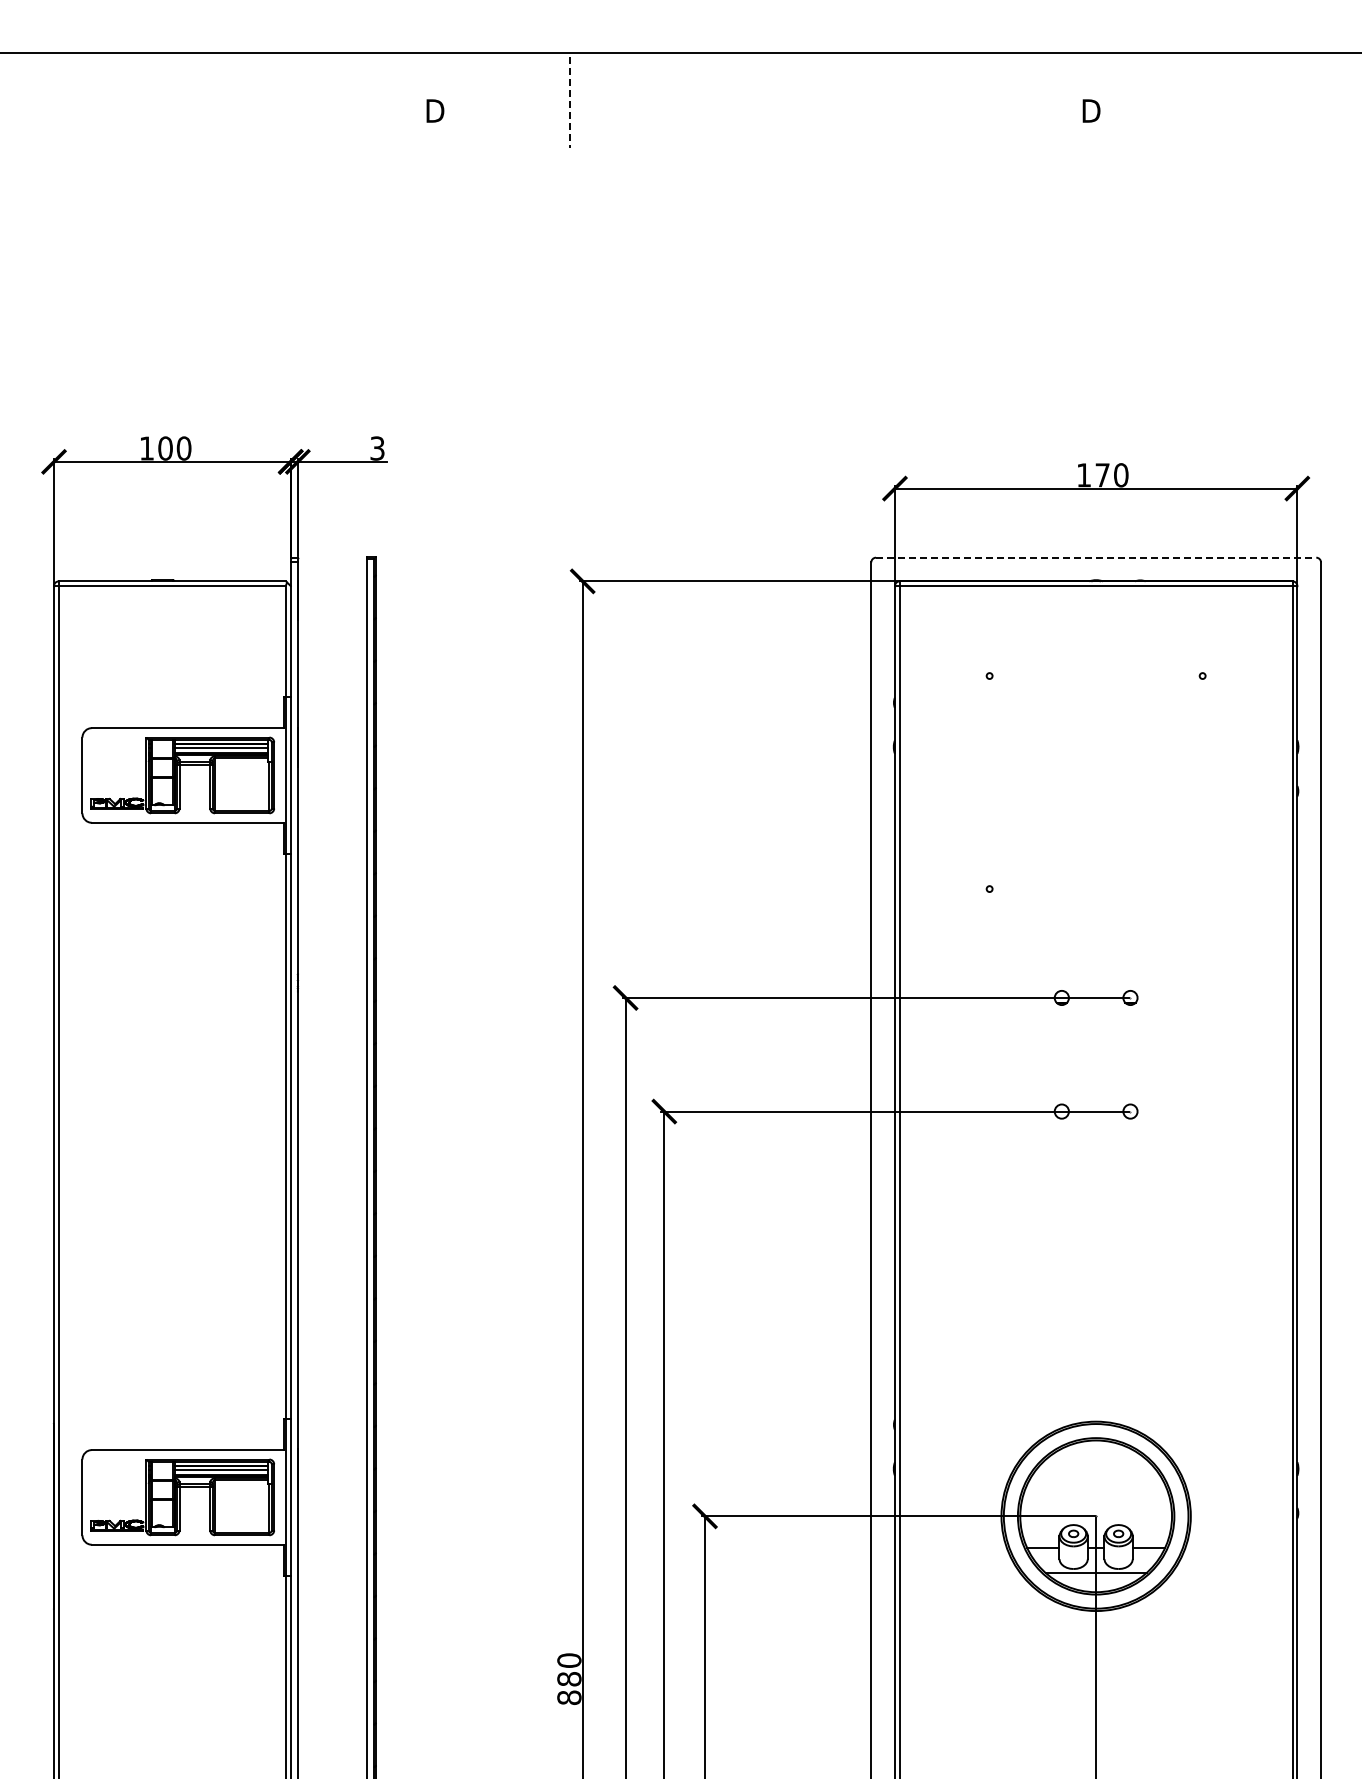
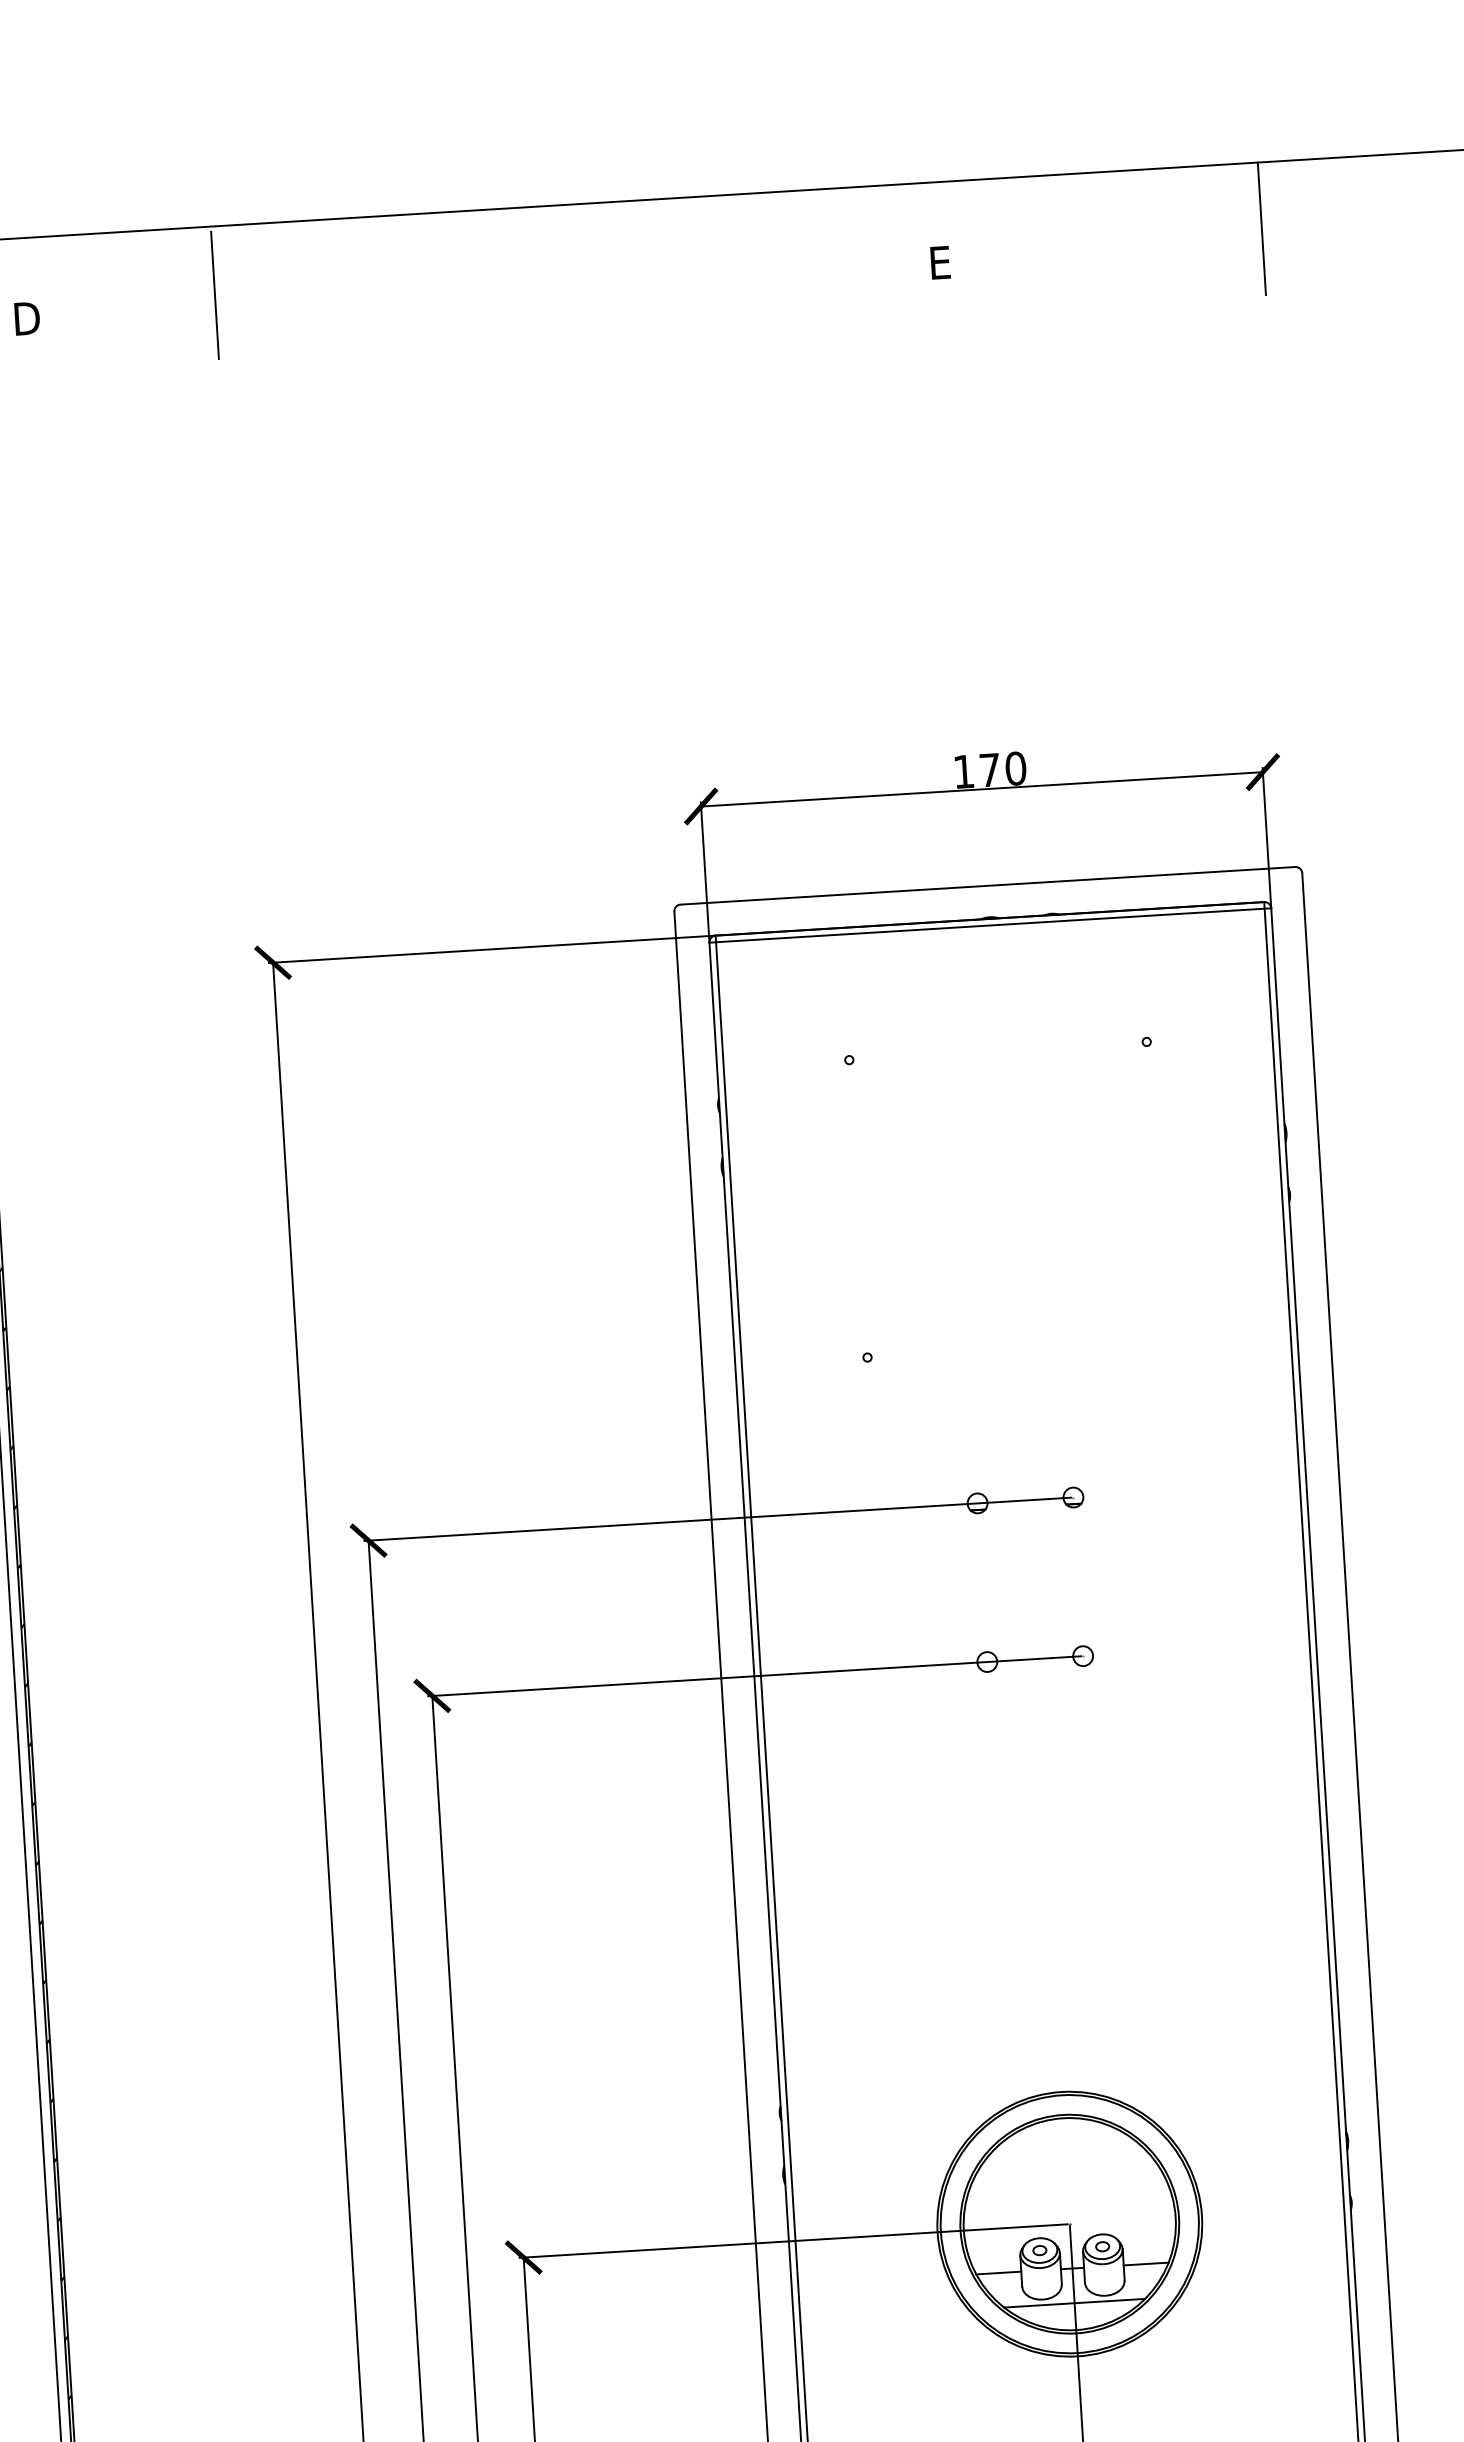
line: (1320, 100) -> (1262, 228), added
line: (570, 102) -> (215, 295), dashed -> solid
text: (1091, 110) -> (943, 261), D -> E
line: (1096, 557) -> (988, 885), dashed -> solid

